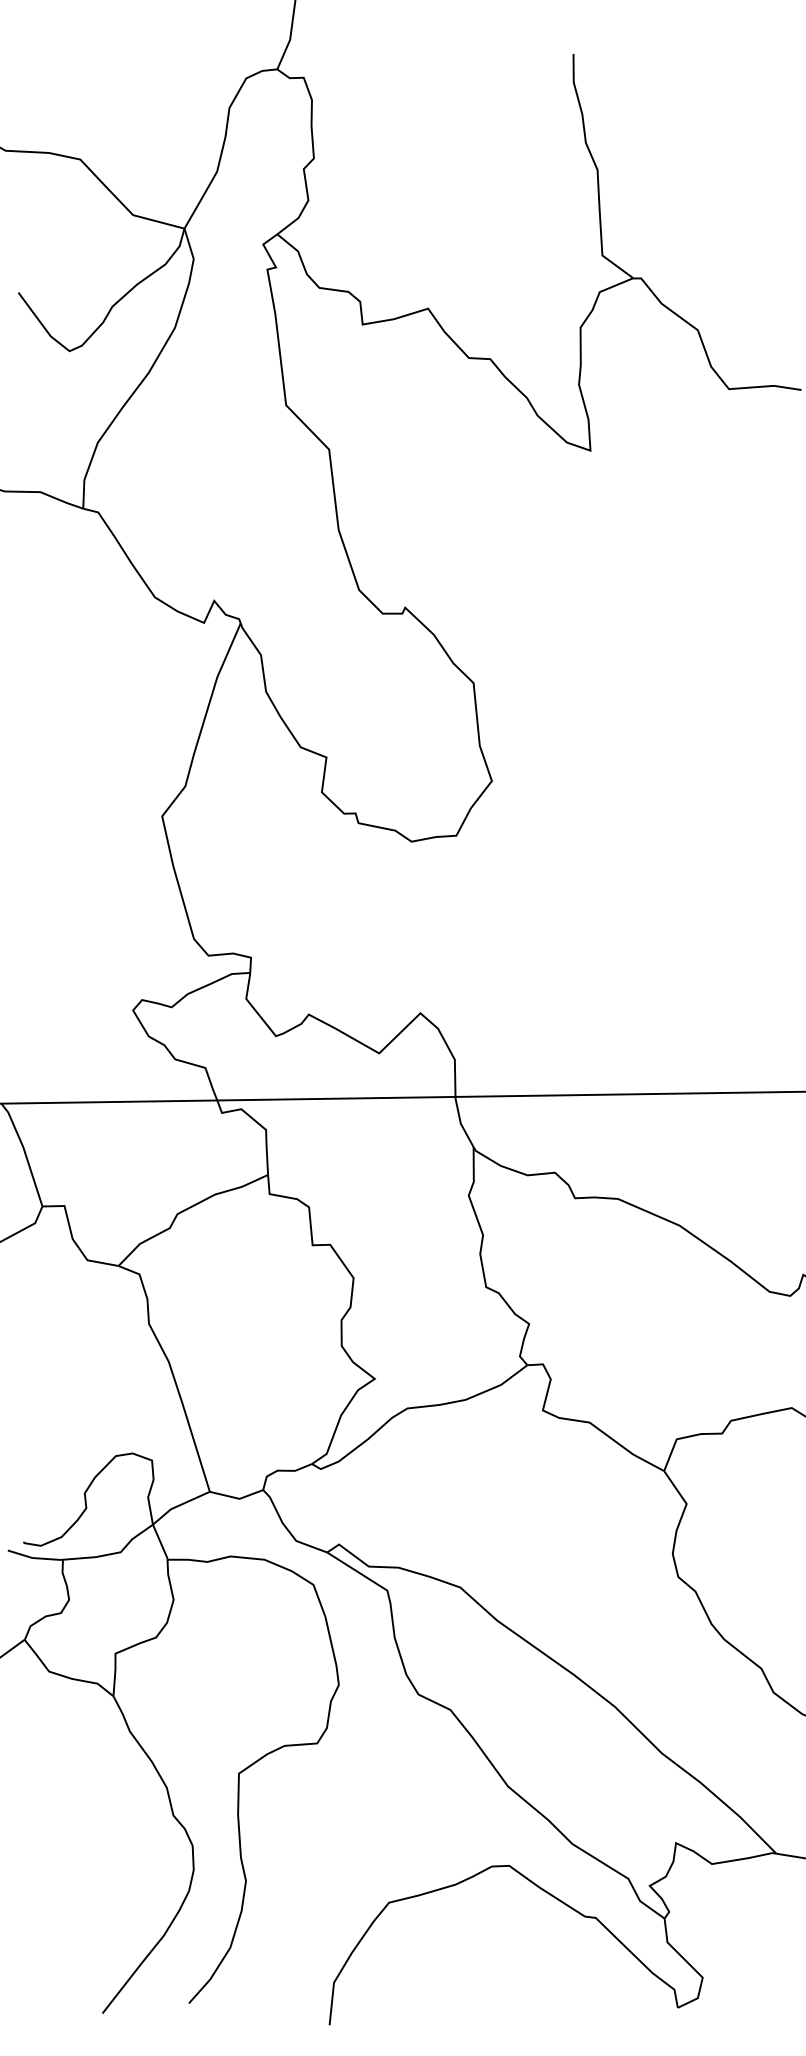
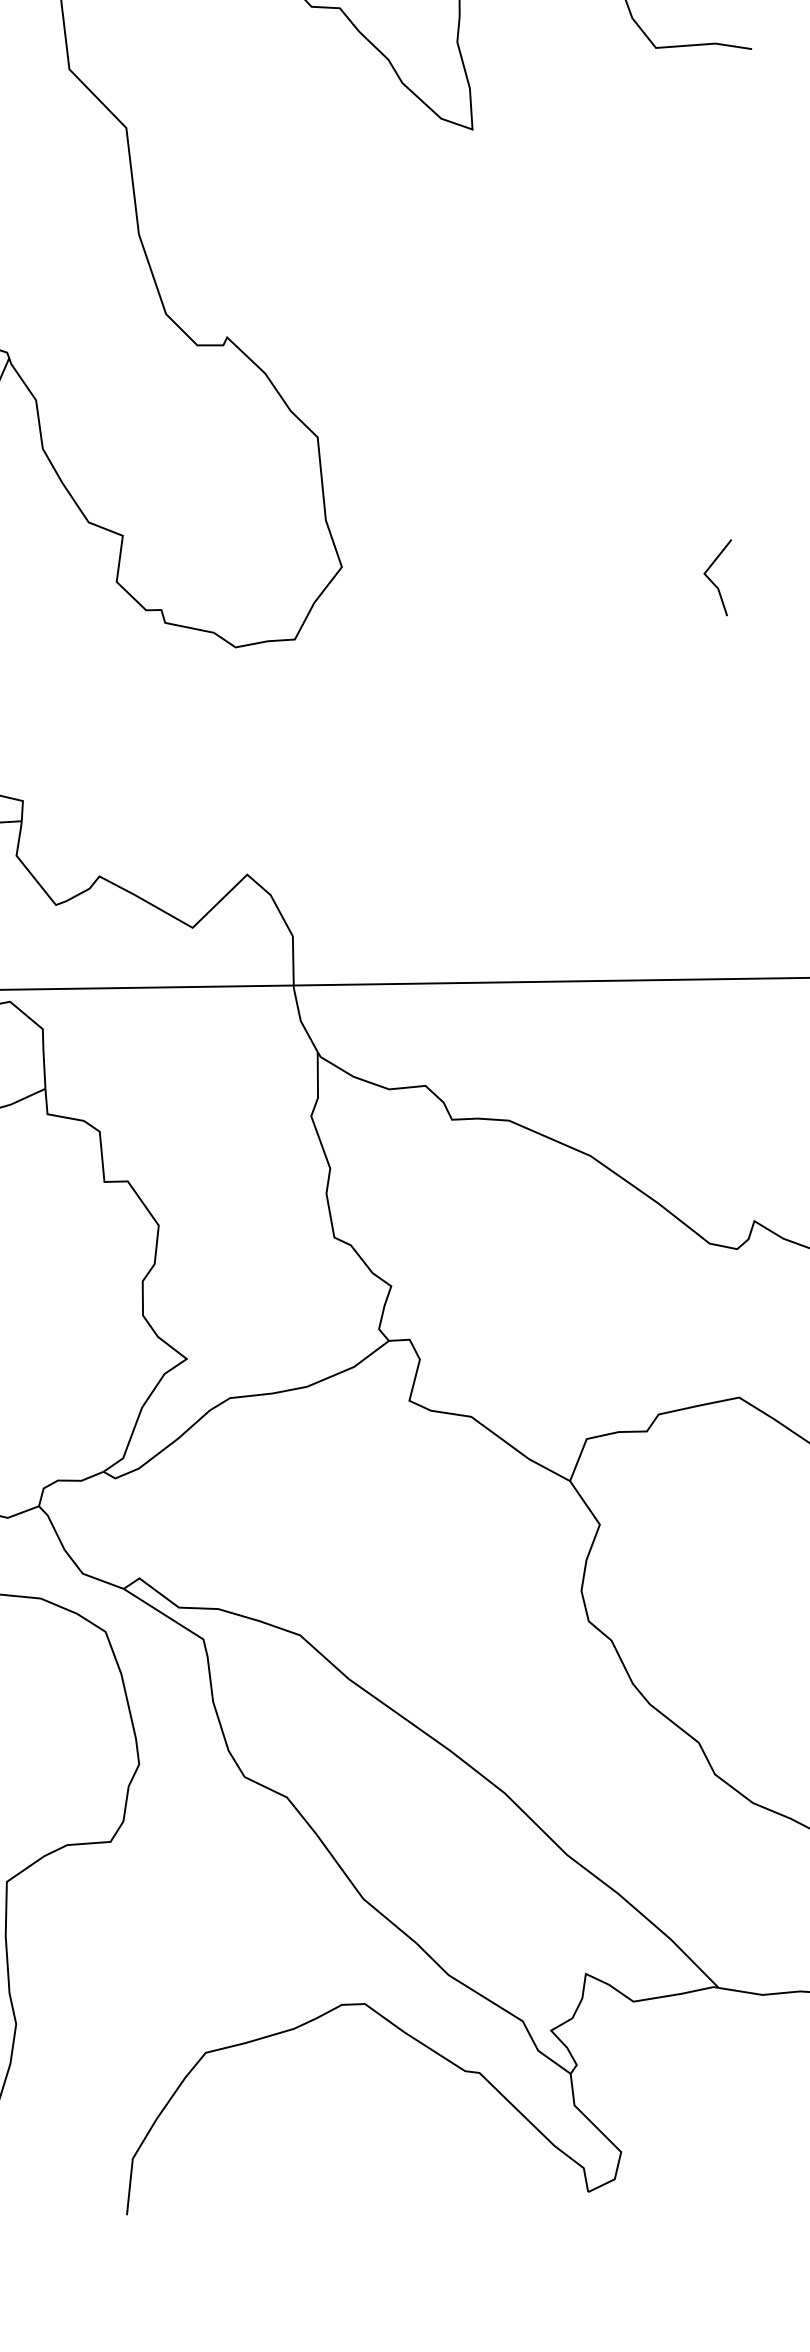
line: (772, 792) -> (713, 582), added

